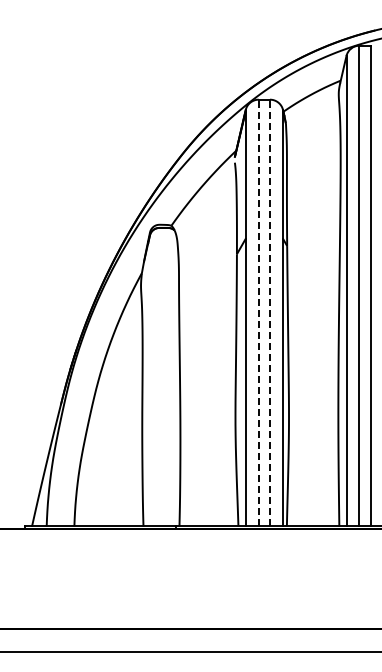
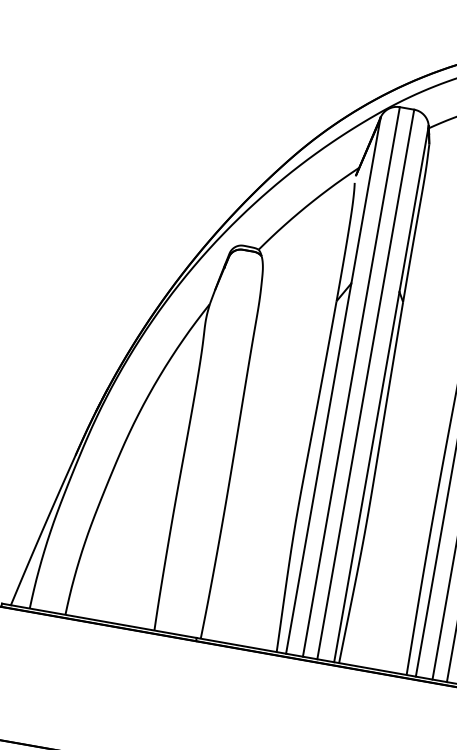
line: (258, 312) -> (351, 381), dashed -> solid
line: (269, 312) -> (365, 383), dashed -> solid

